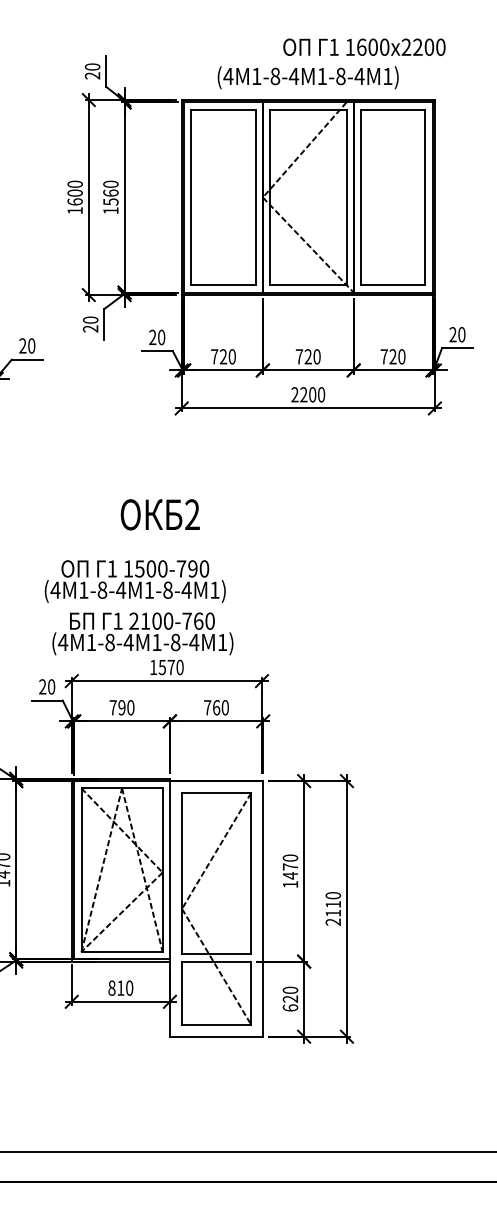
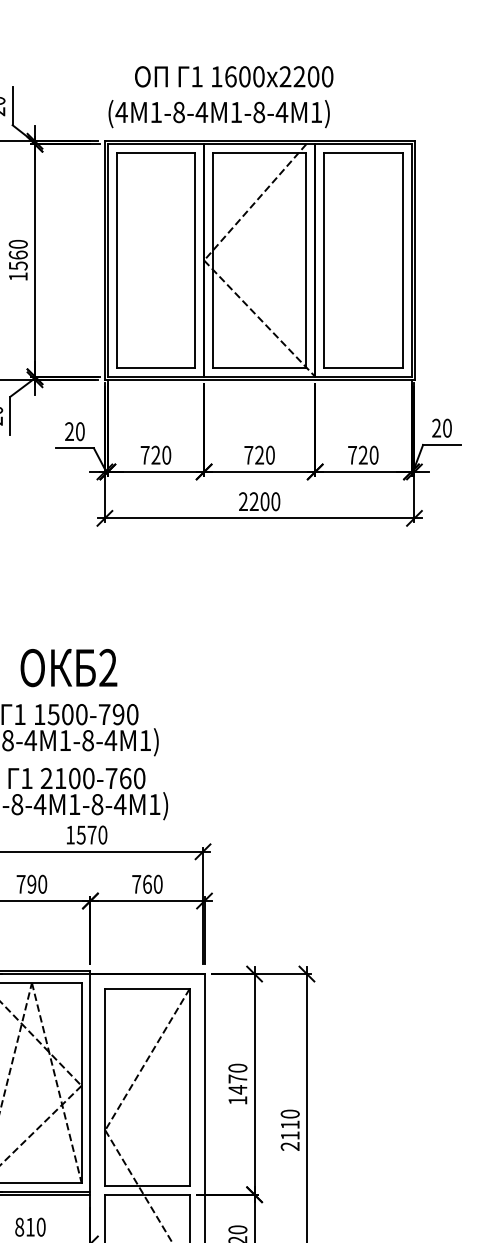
text: (364, 46) -> (234, 75), moved
text: (307, 77) -> (218, 113), moved
text: (159, 514) -> (67, 667), moved

